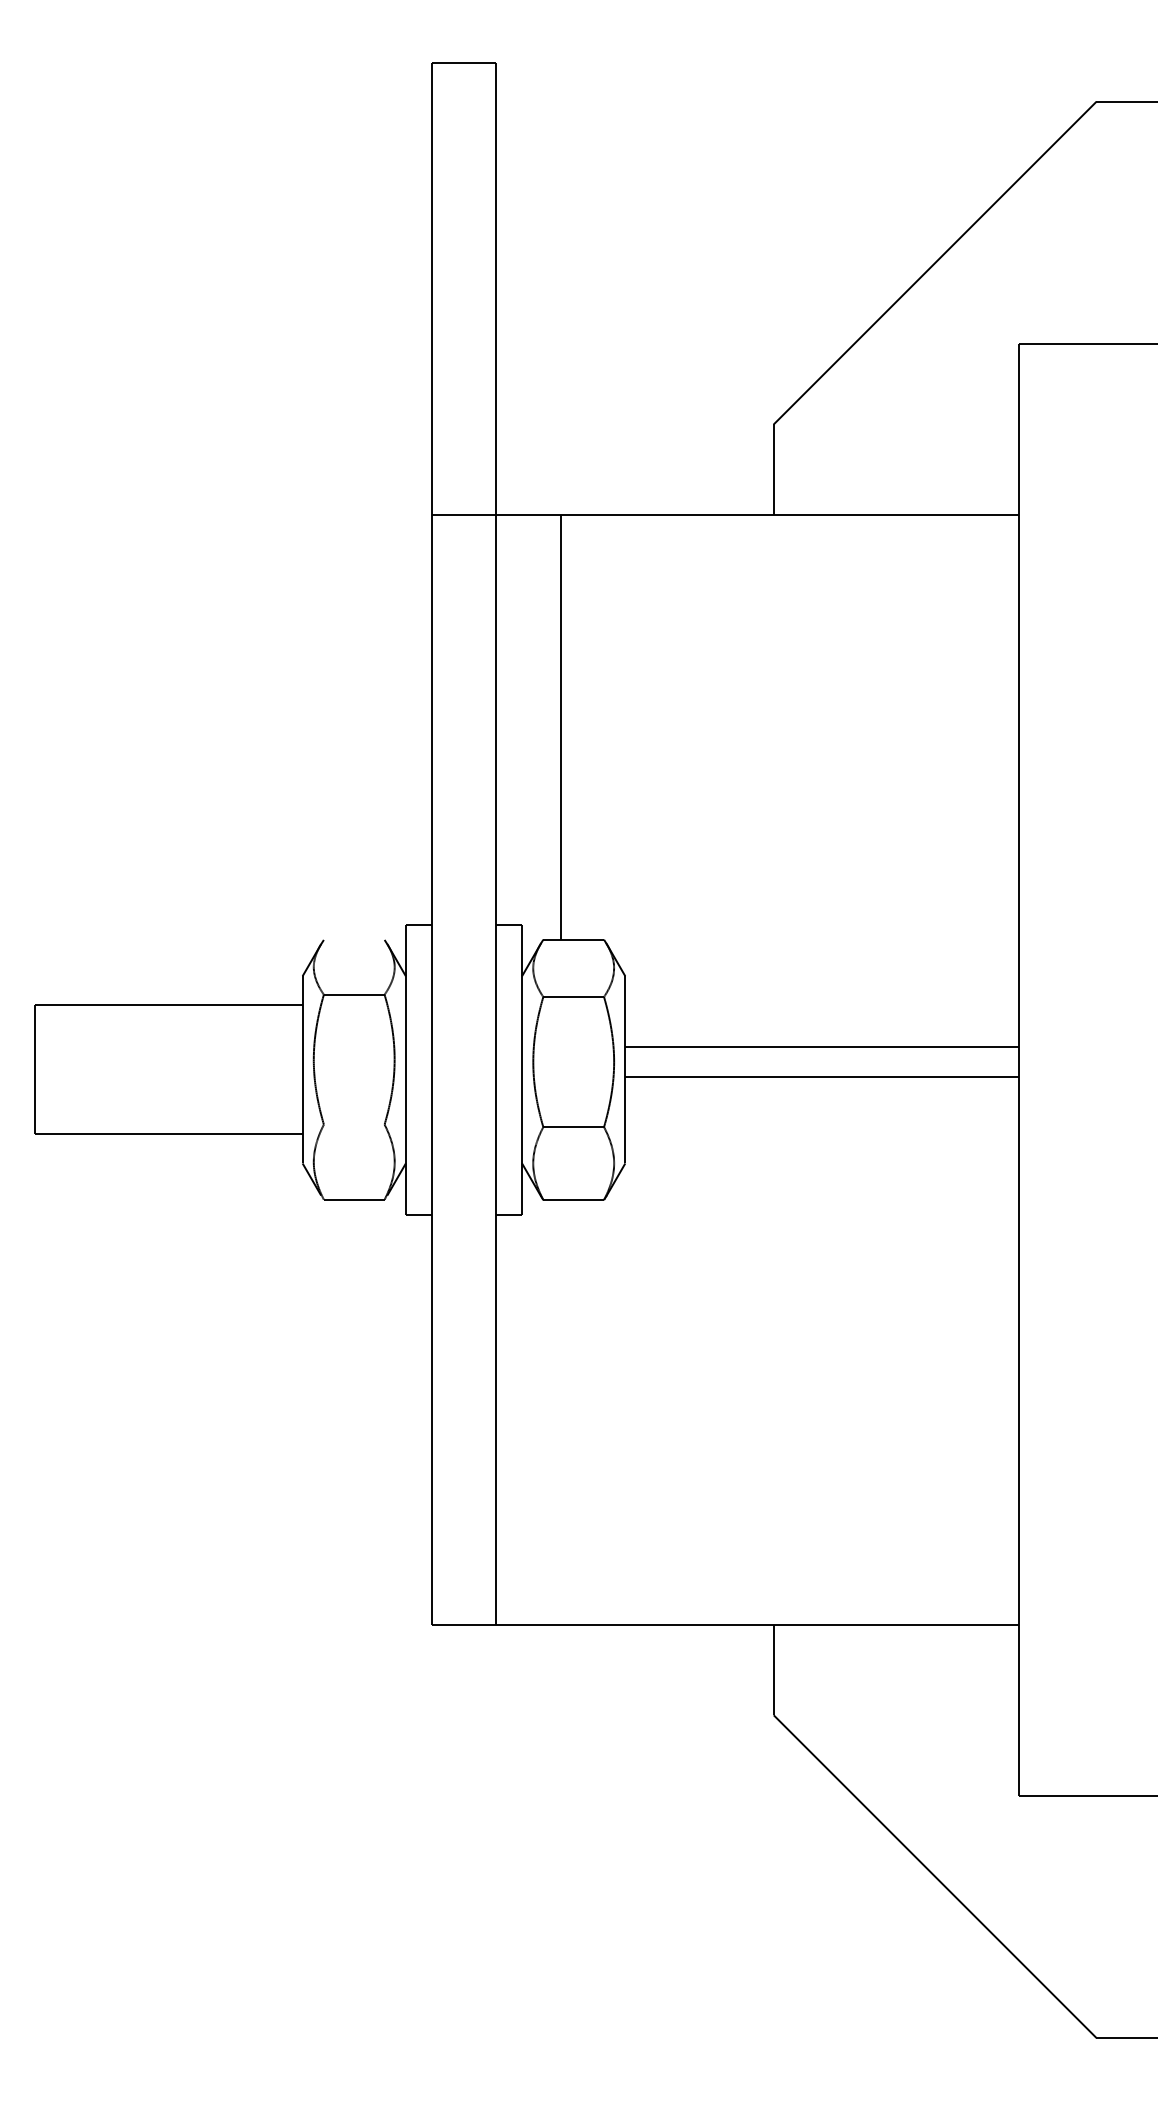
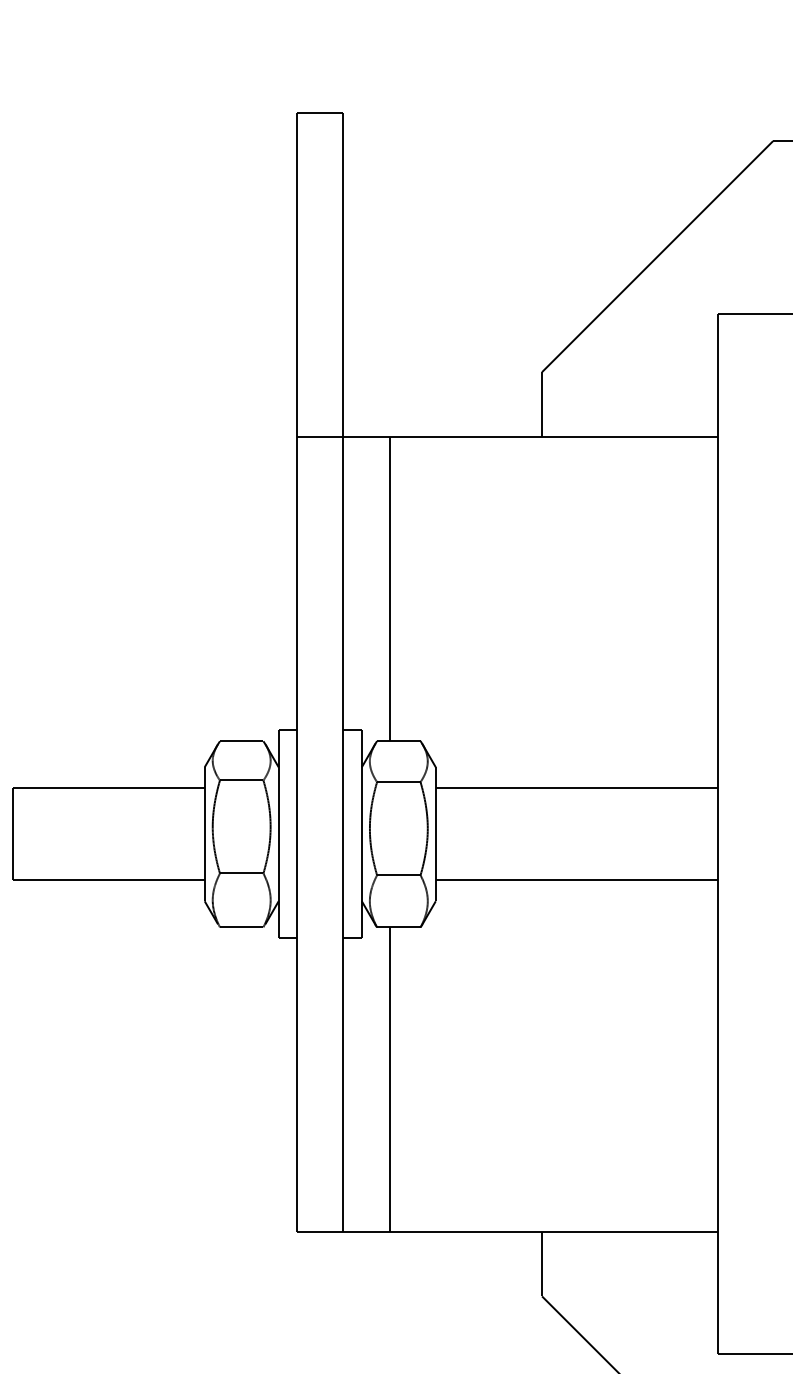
line: (353, 939) -> (241, 740), added
line: (822, 1047) -> (576, 788), moved
line: (822, 1077) -> (576, 880), moved
line: (353, 1124) -> (241, 873), added
line: (560, 1411) -> (389, 1078), added

